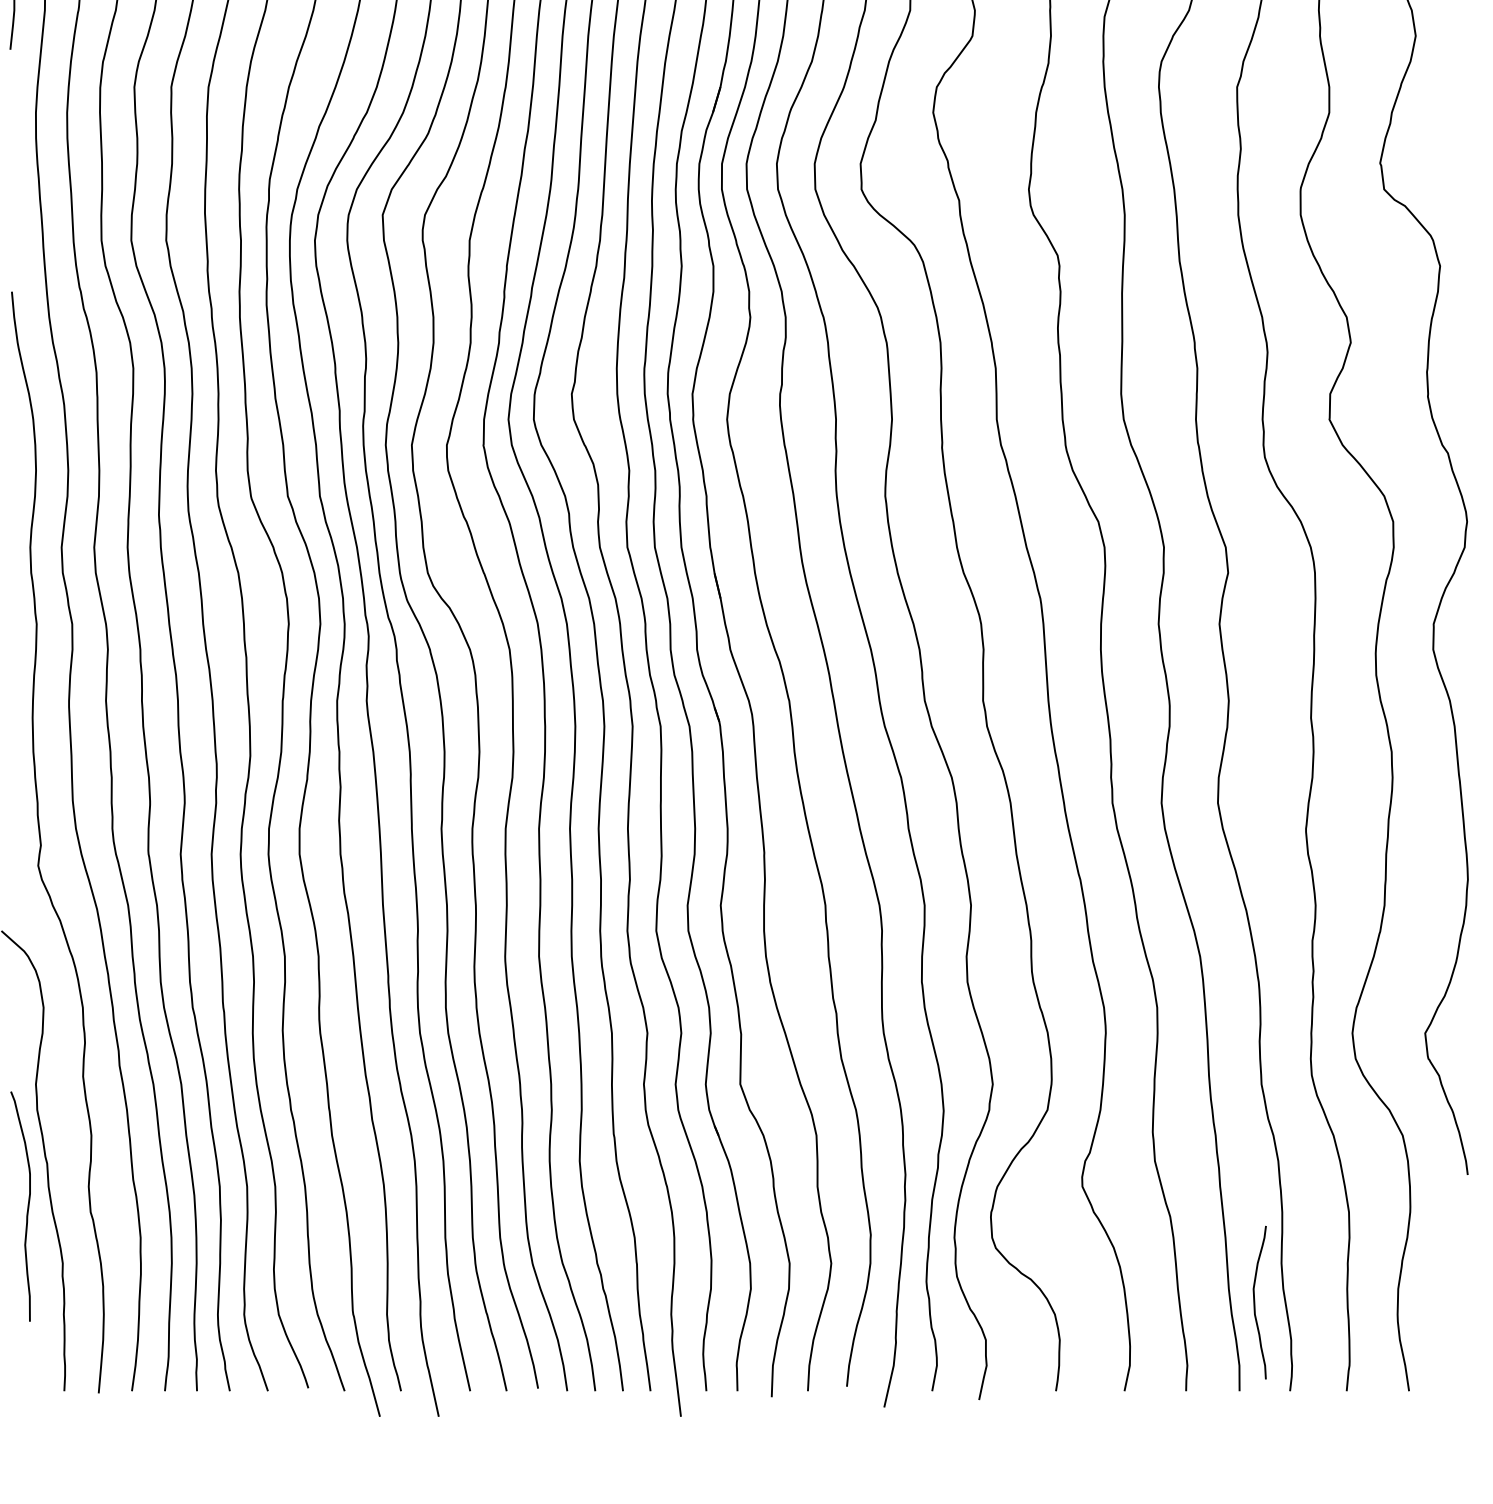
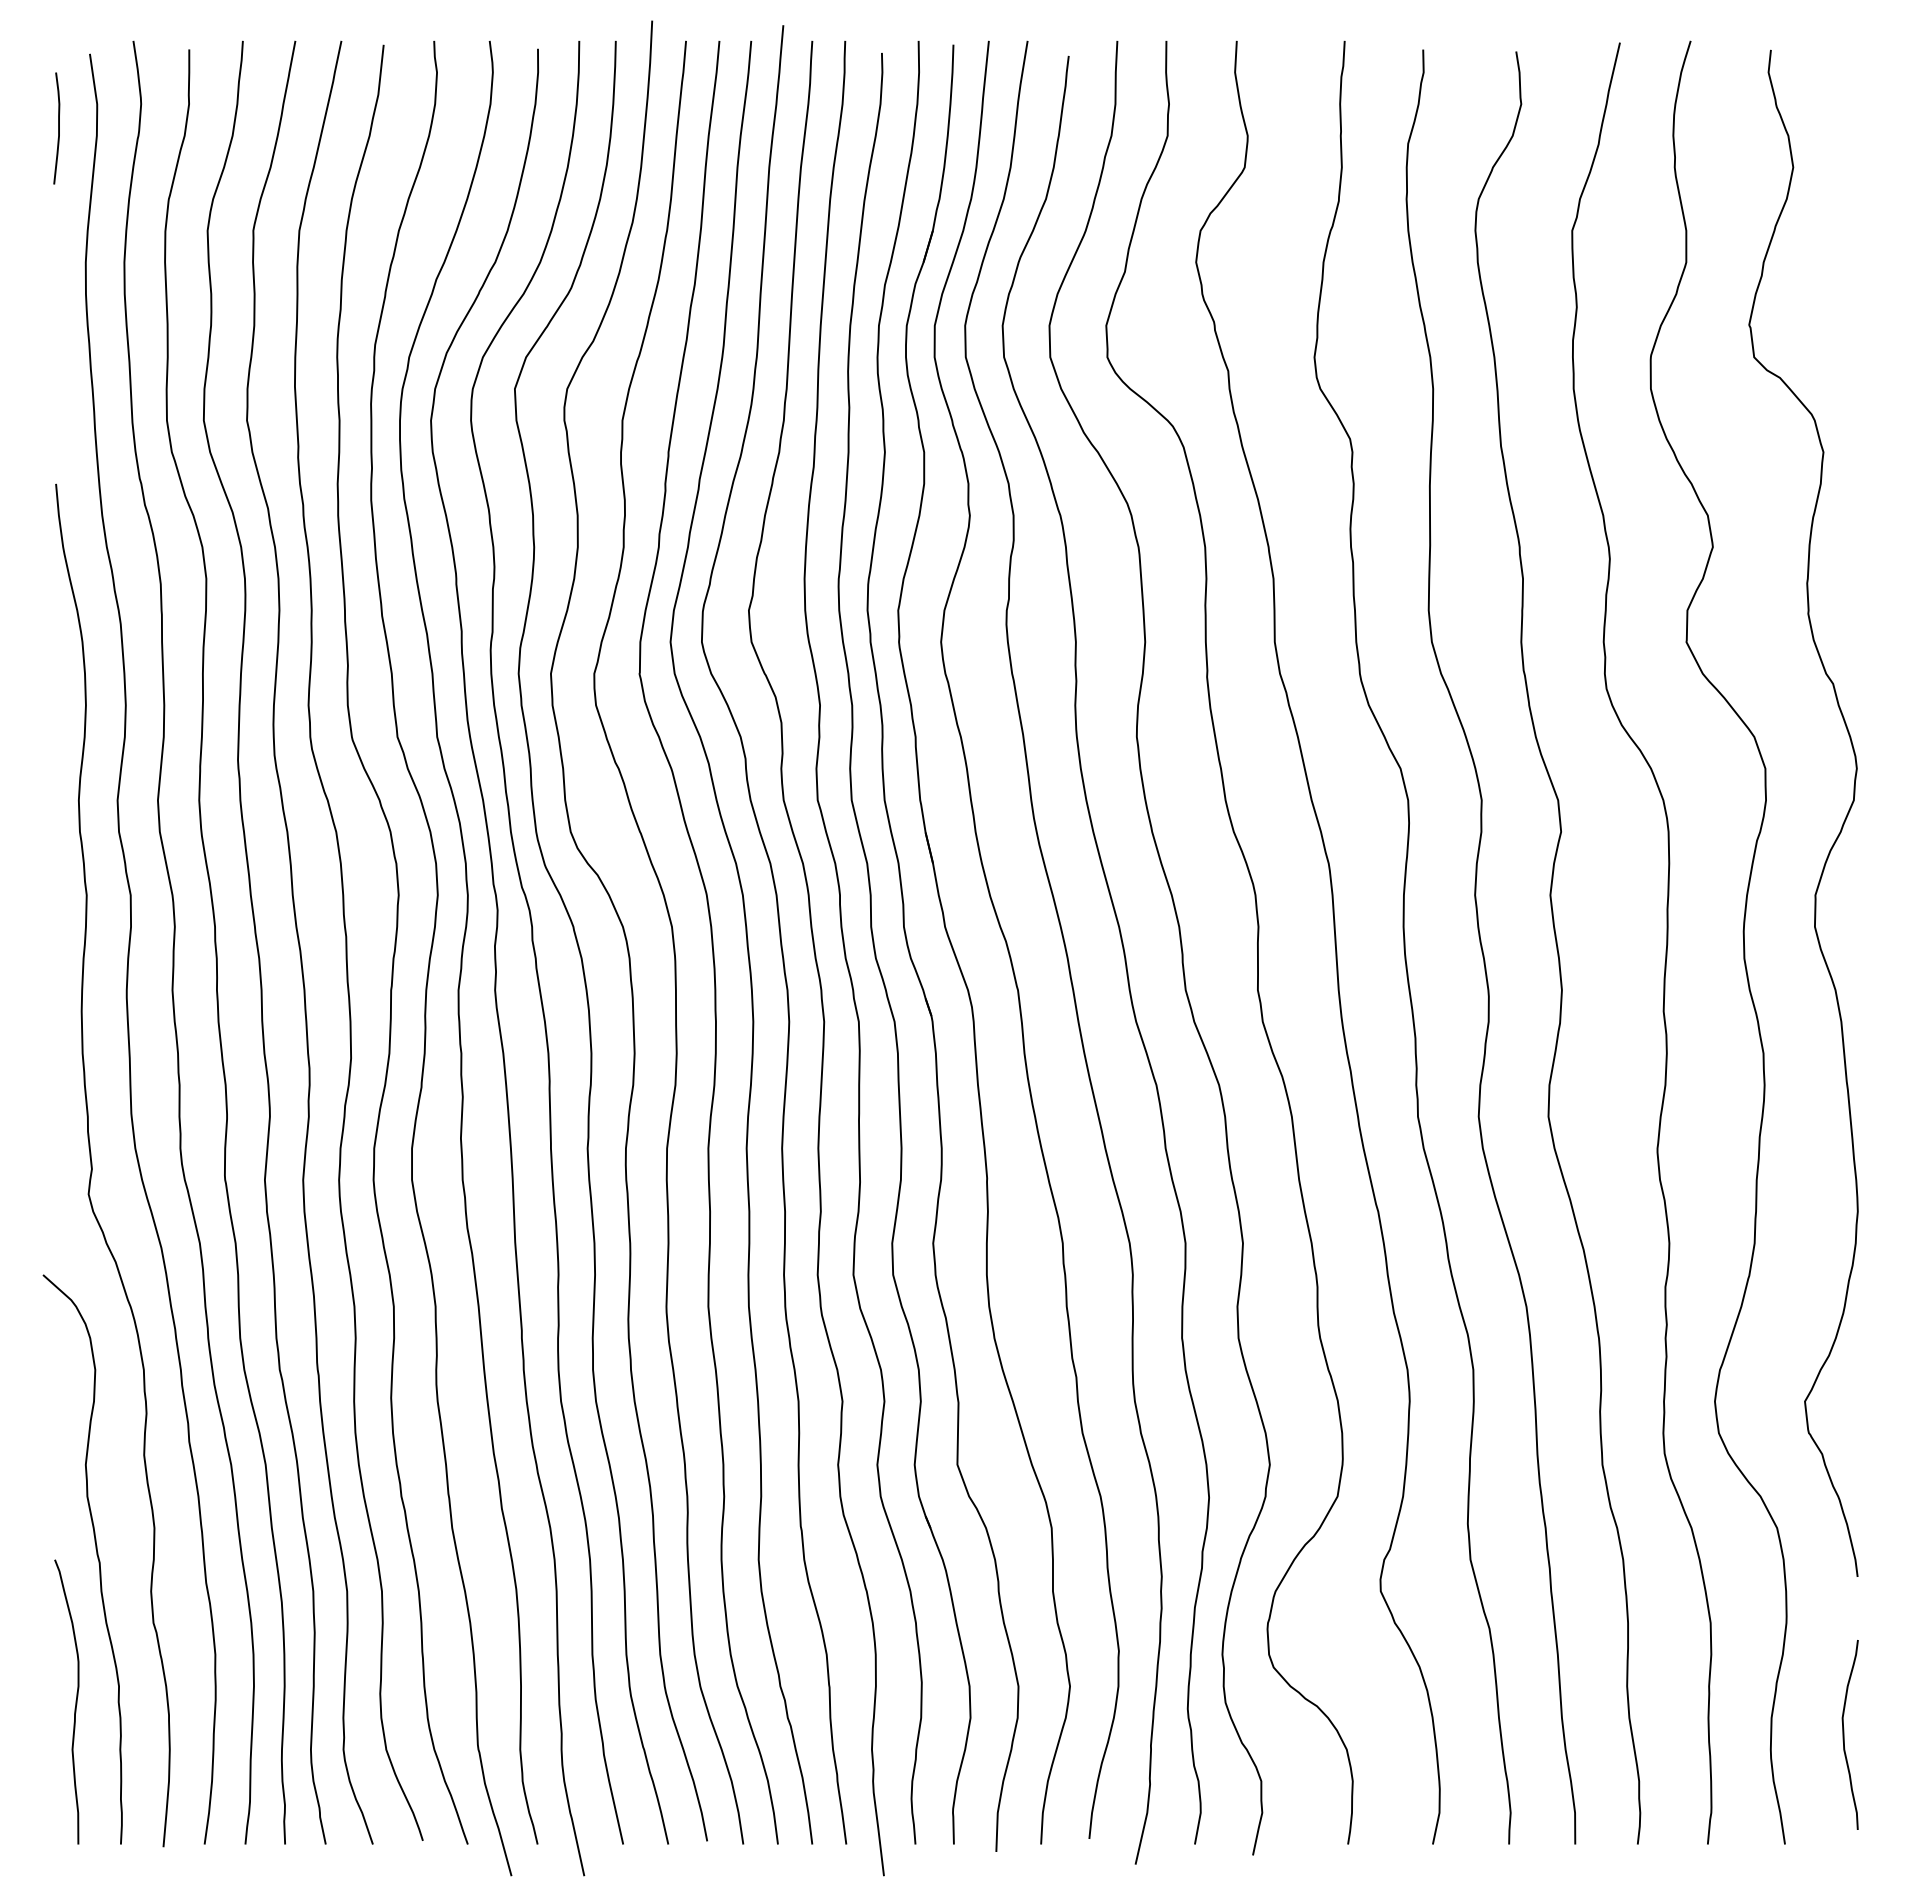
curve: (27, 1206) -> (75, 1701), moved
curve: (1255, 1302) -> (1844, 1734), moved

